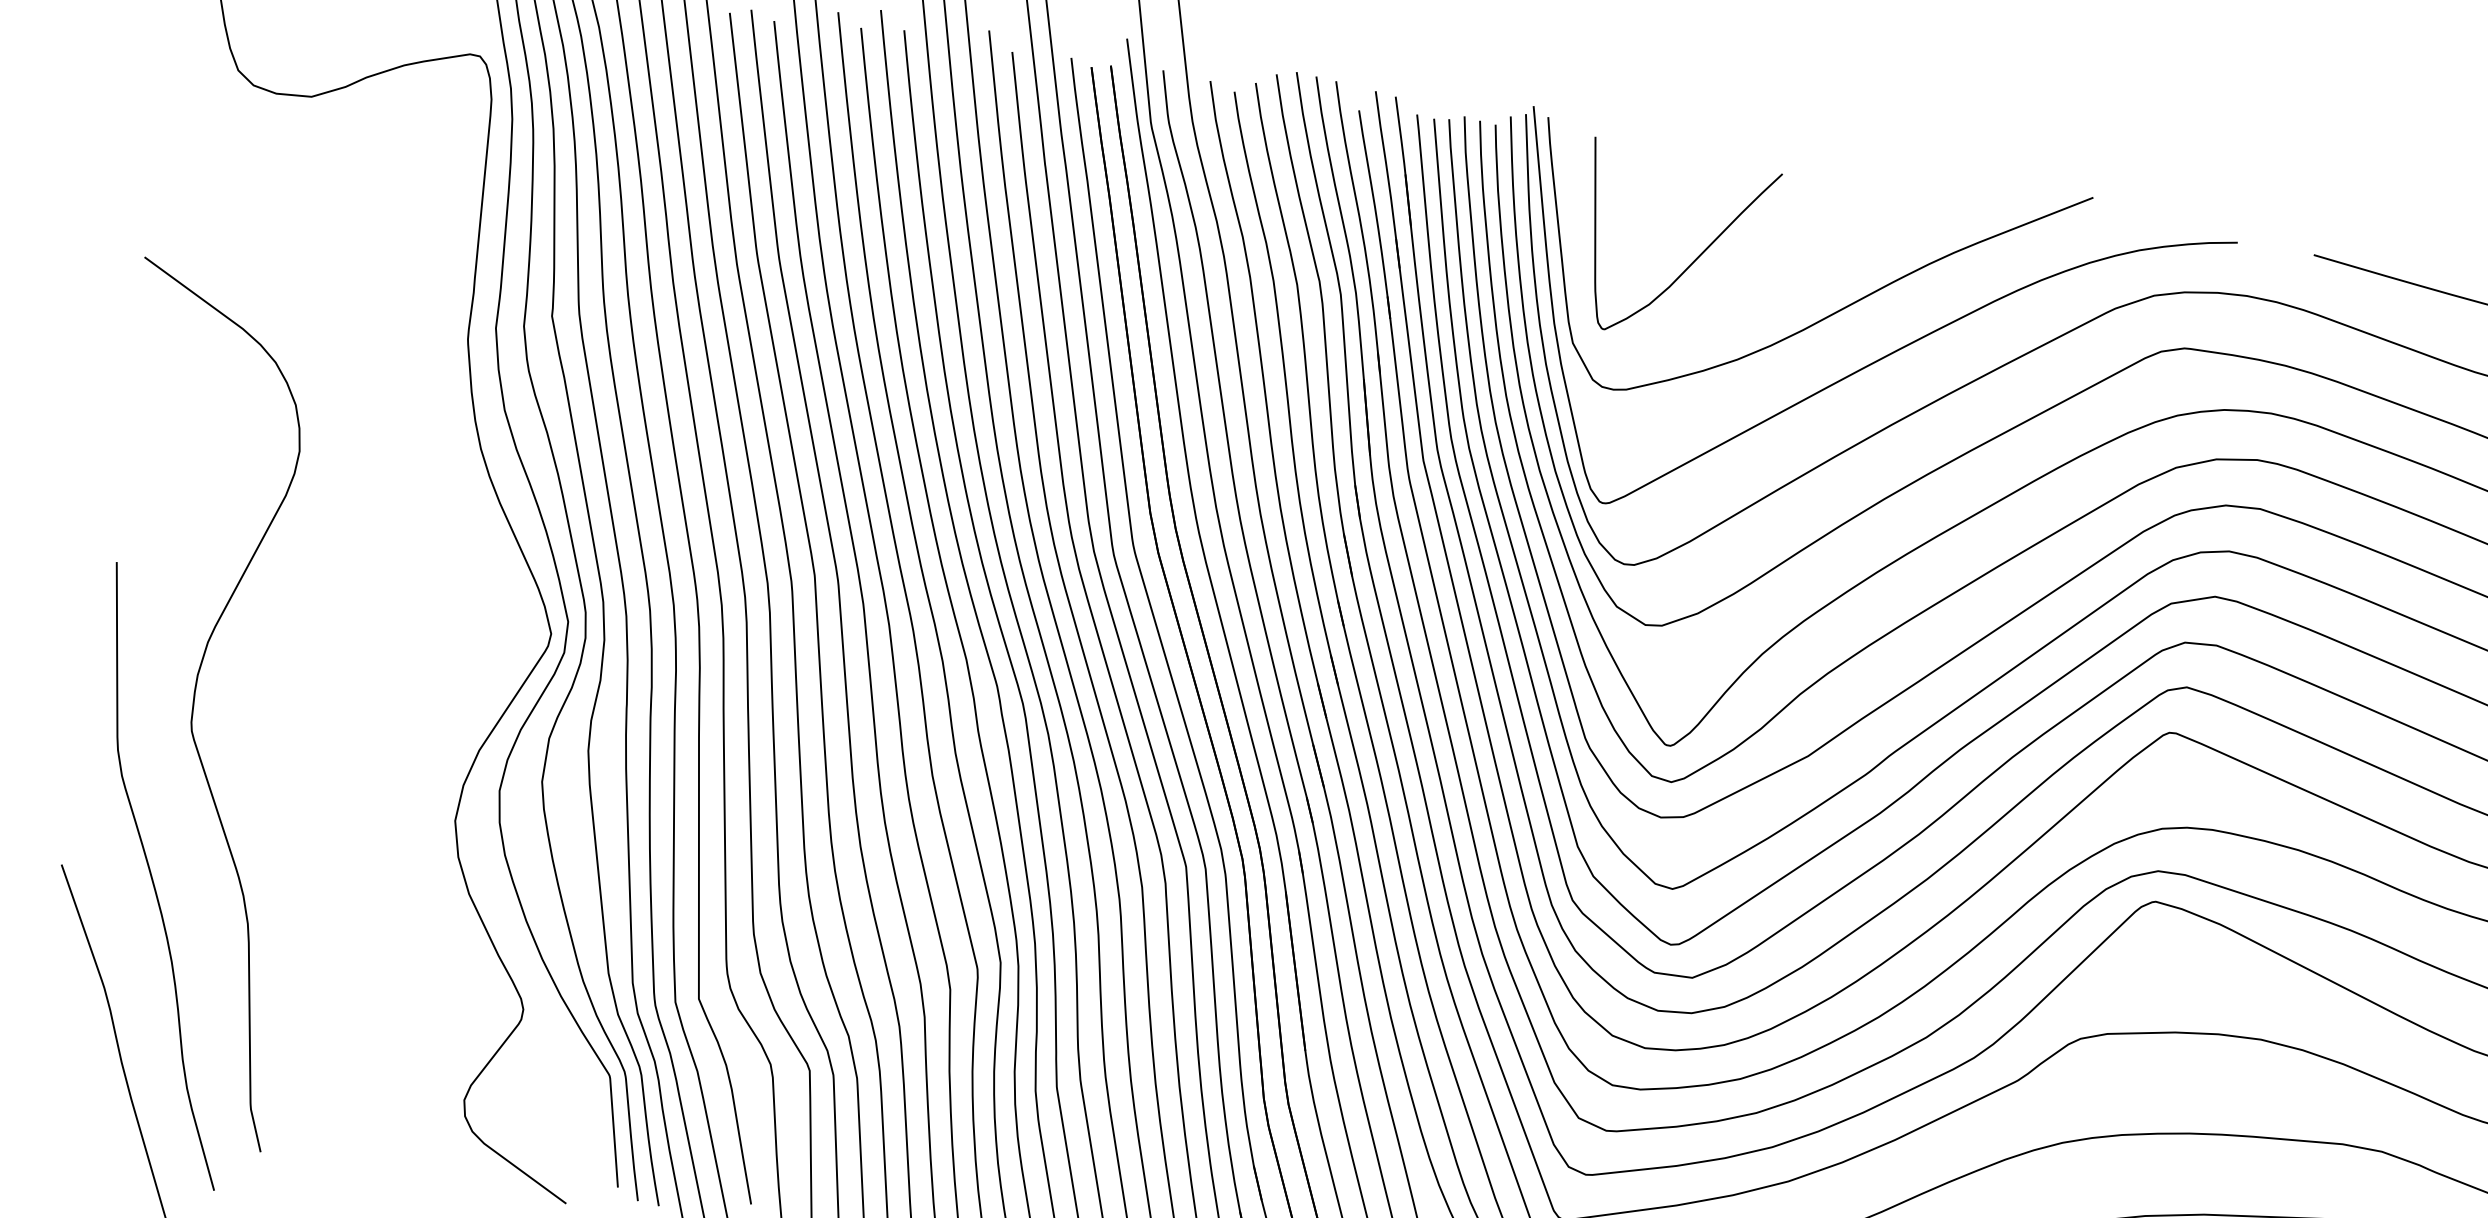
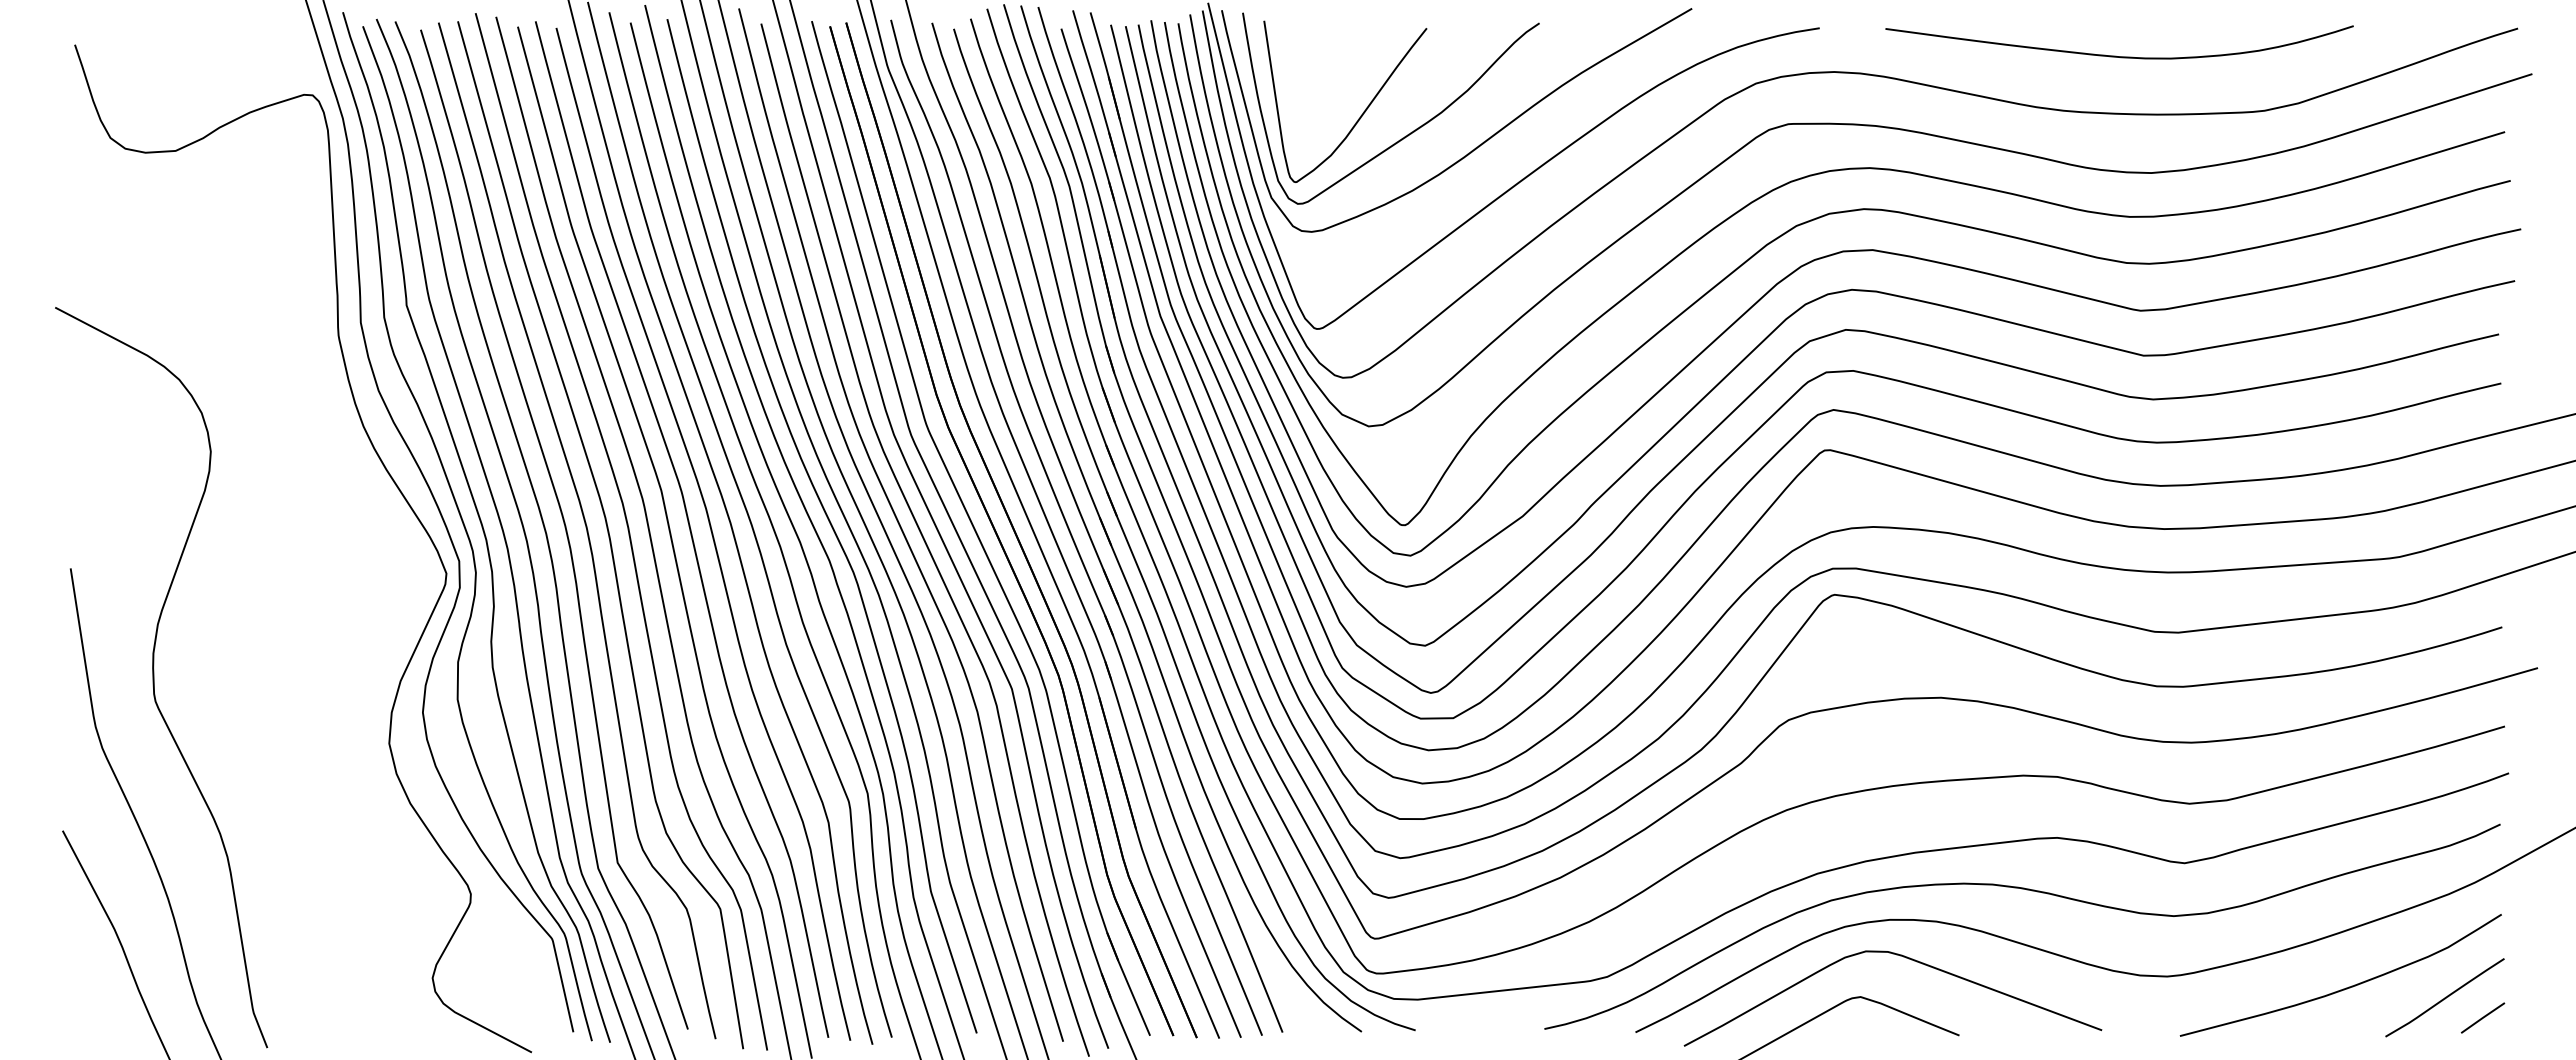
curve: (1739, 294) -> (1405, 135), added

